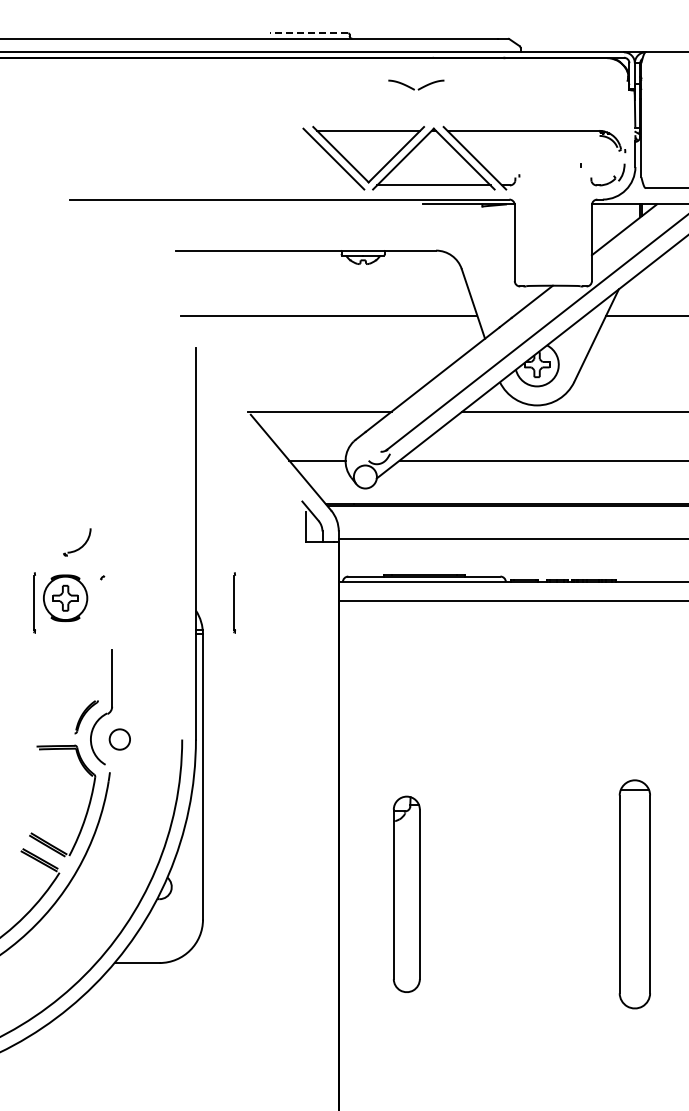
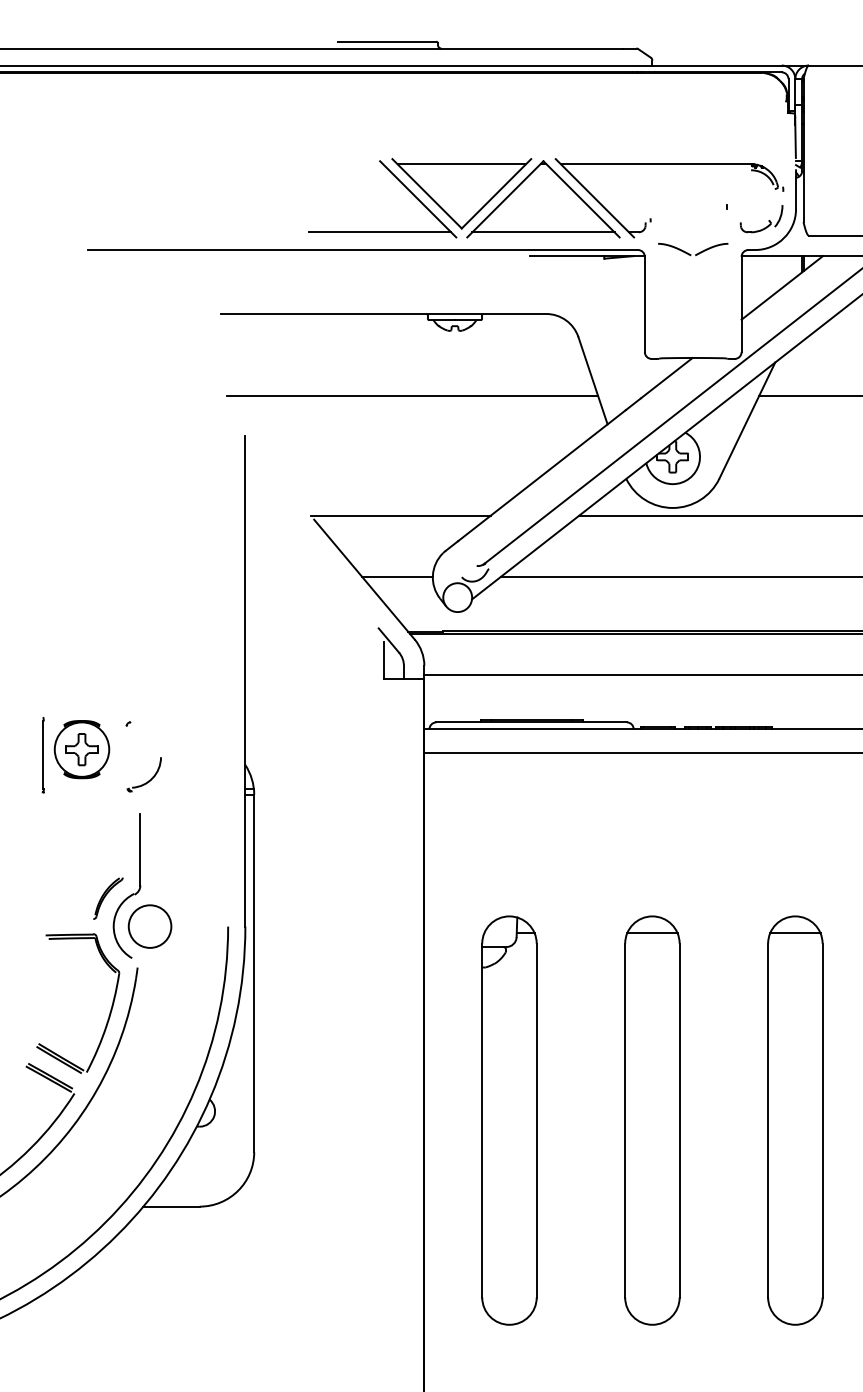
line: (308, 33) -> (386, 41), dashed -> solid
part: (416, 84) -> (693, 248), moved
line: (303, 185) -> (380, 232), added
part: (77, 542) -> (144, 774), moved
line: (234, 602) -> (293, 754), removed
circle: (119, 739) -> (149, 926), size x1.67
part: (406, 894) -> (509, 1120), size x1.67
part: (520, 894) -> (652, 1120), added
part: (634, 894) -> (794, 1120), size x1.43

